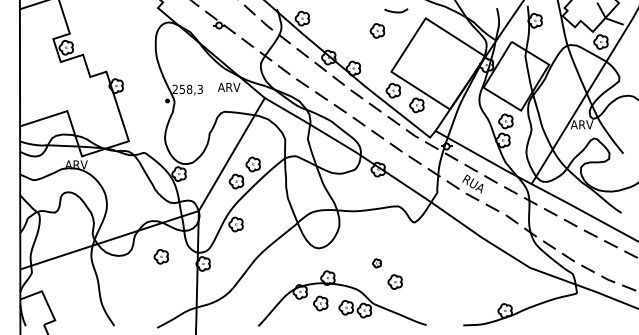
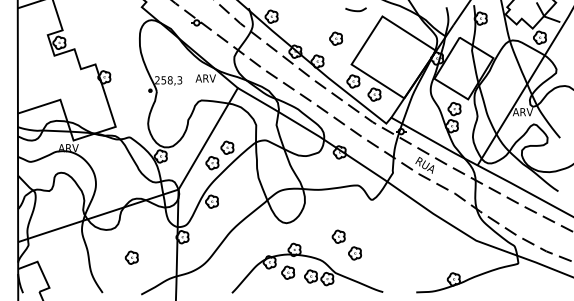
part: (377, 30) -> (336, 38), moved
part: (160, 256) -> (131, 257), moved
part: (376, 263) -> (338, 236), size x1.67

